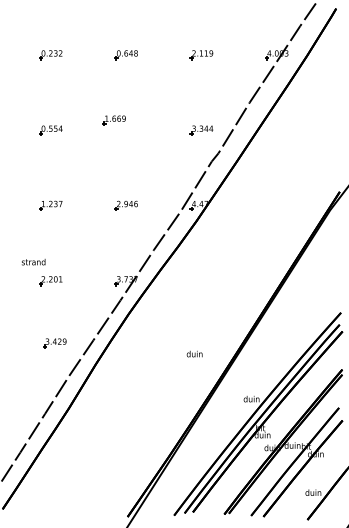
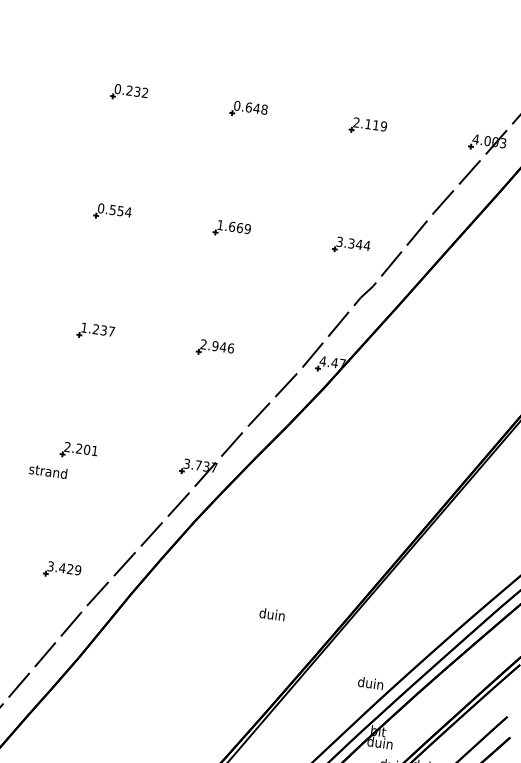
part: (113, 120) -> (230, 229), moved
text: (33, 262) -> (47, 472), moved
part: (54, 343) -> (61, 570), moved
text: (194, 353) -> (272, 613), moved

